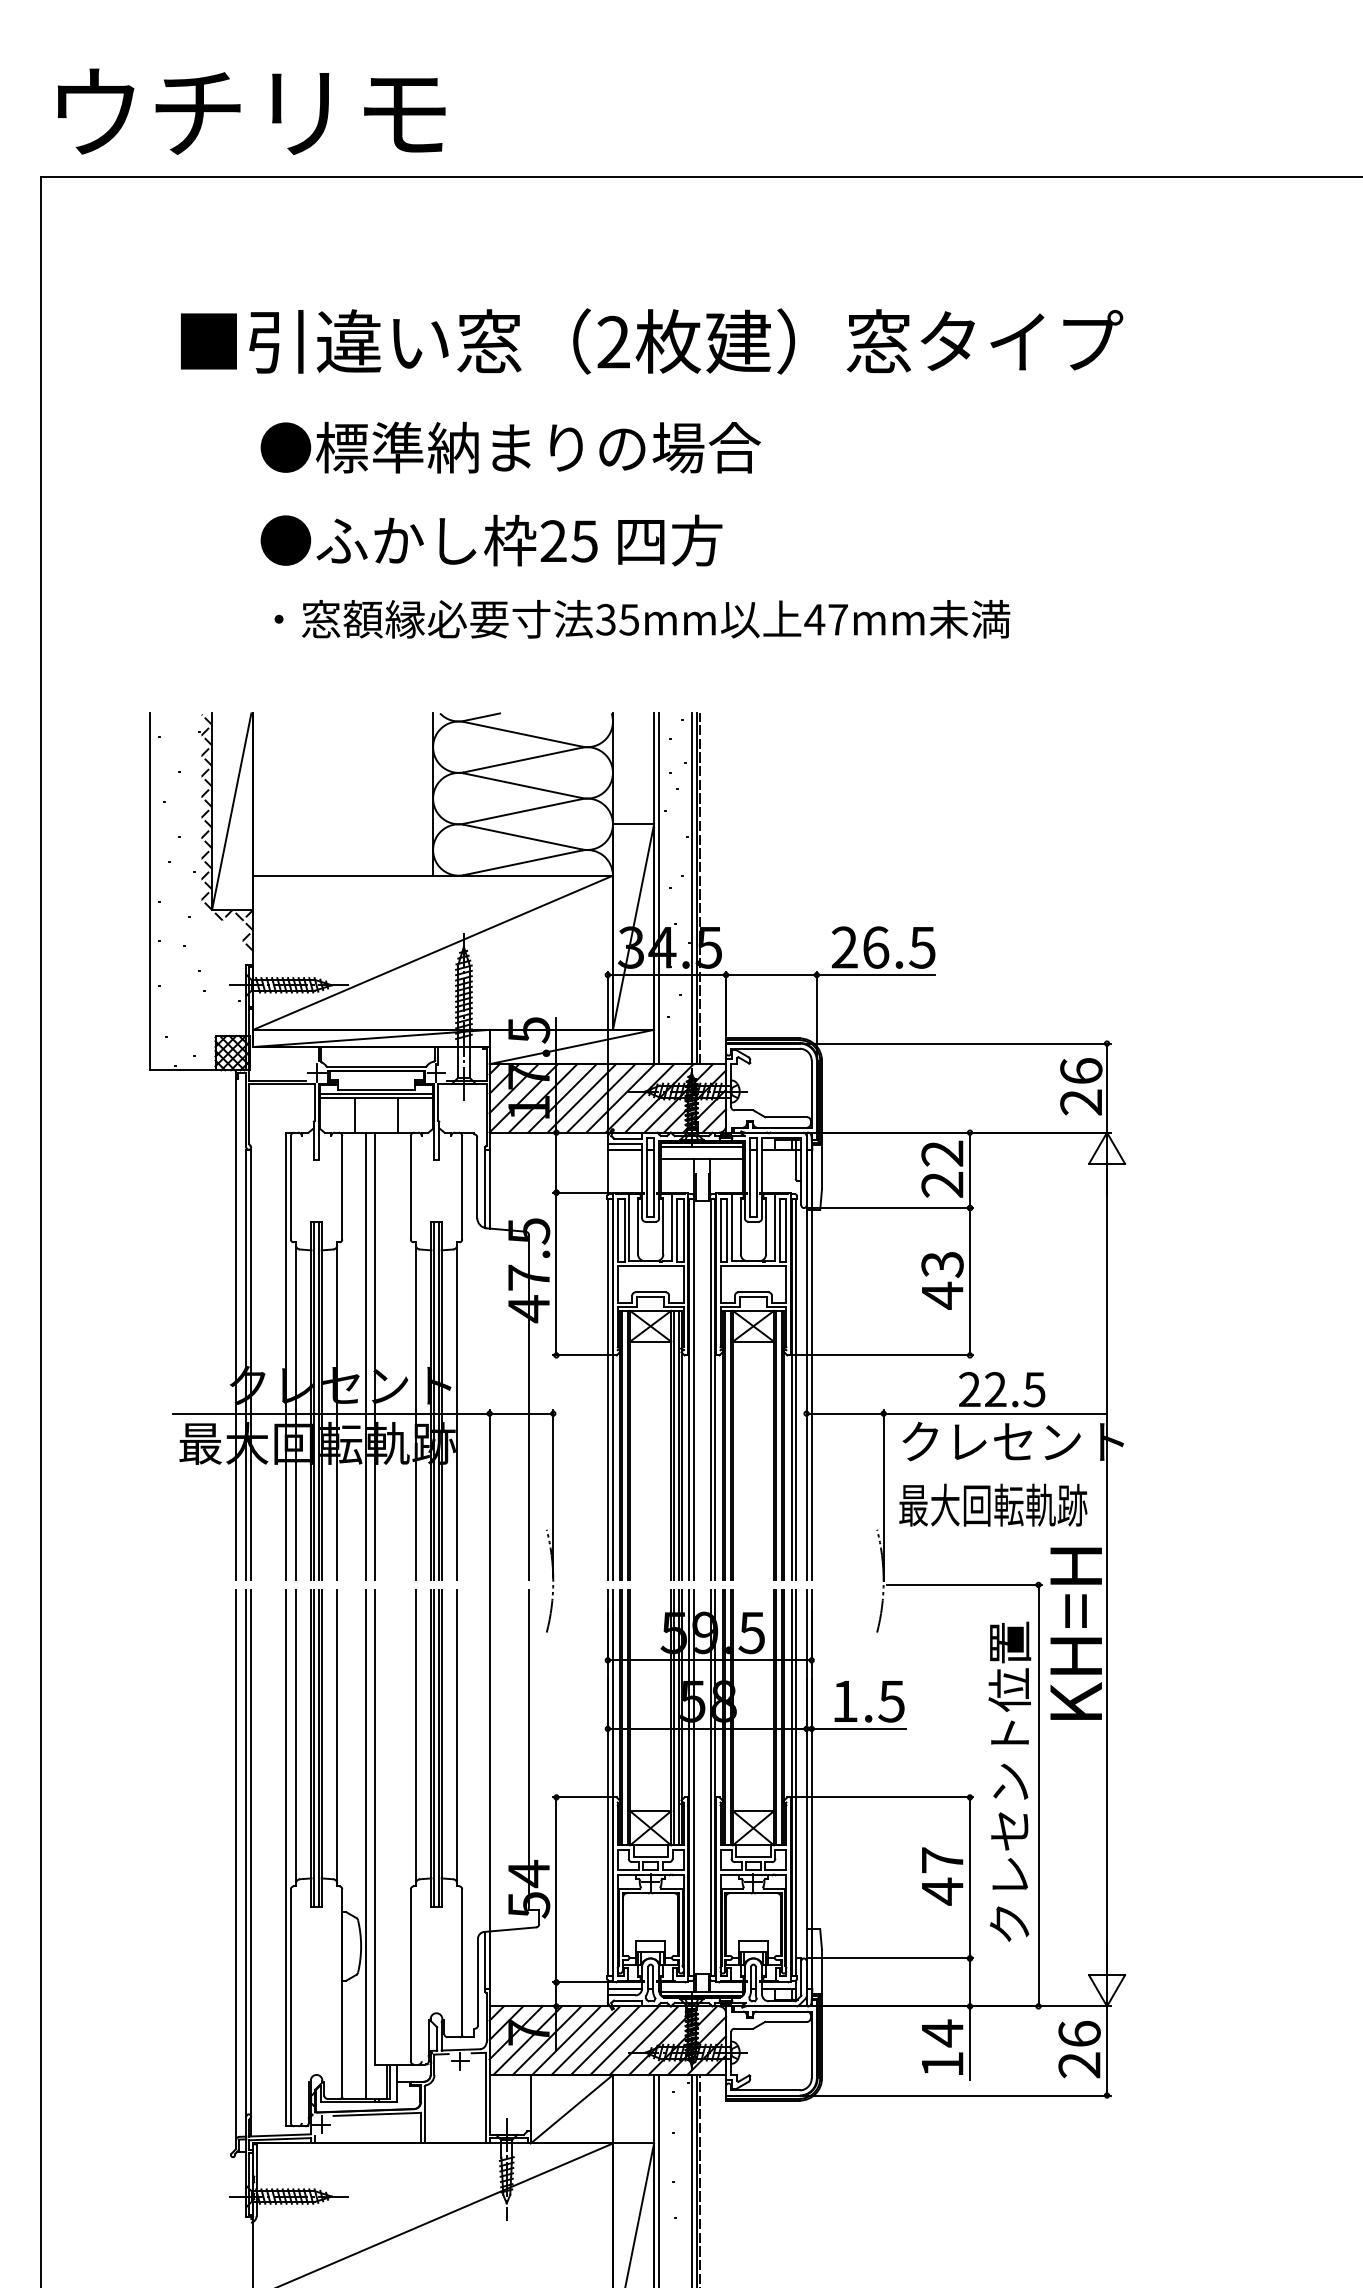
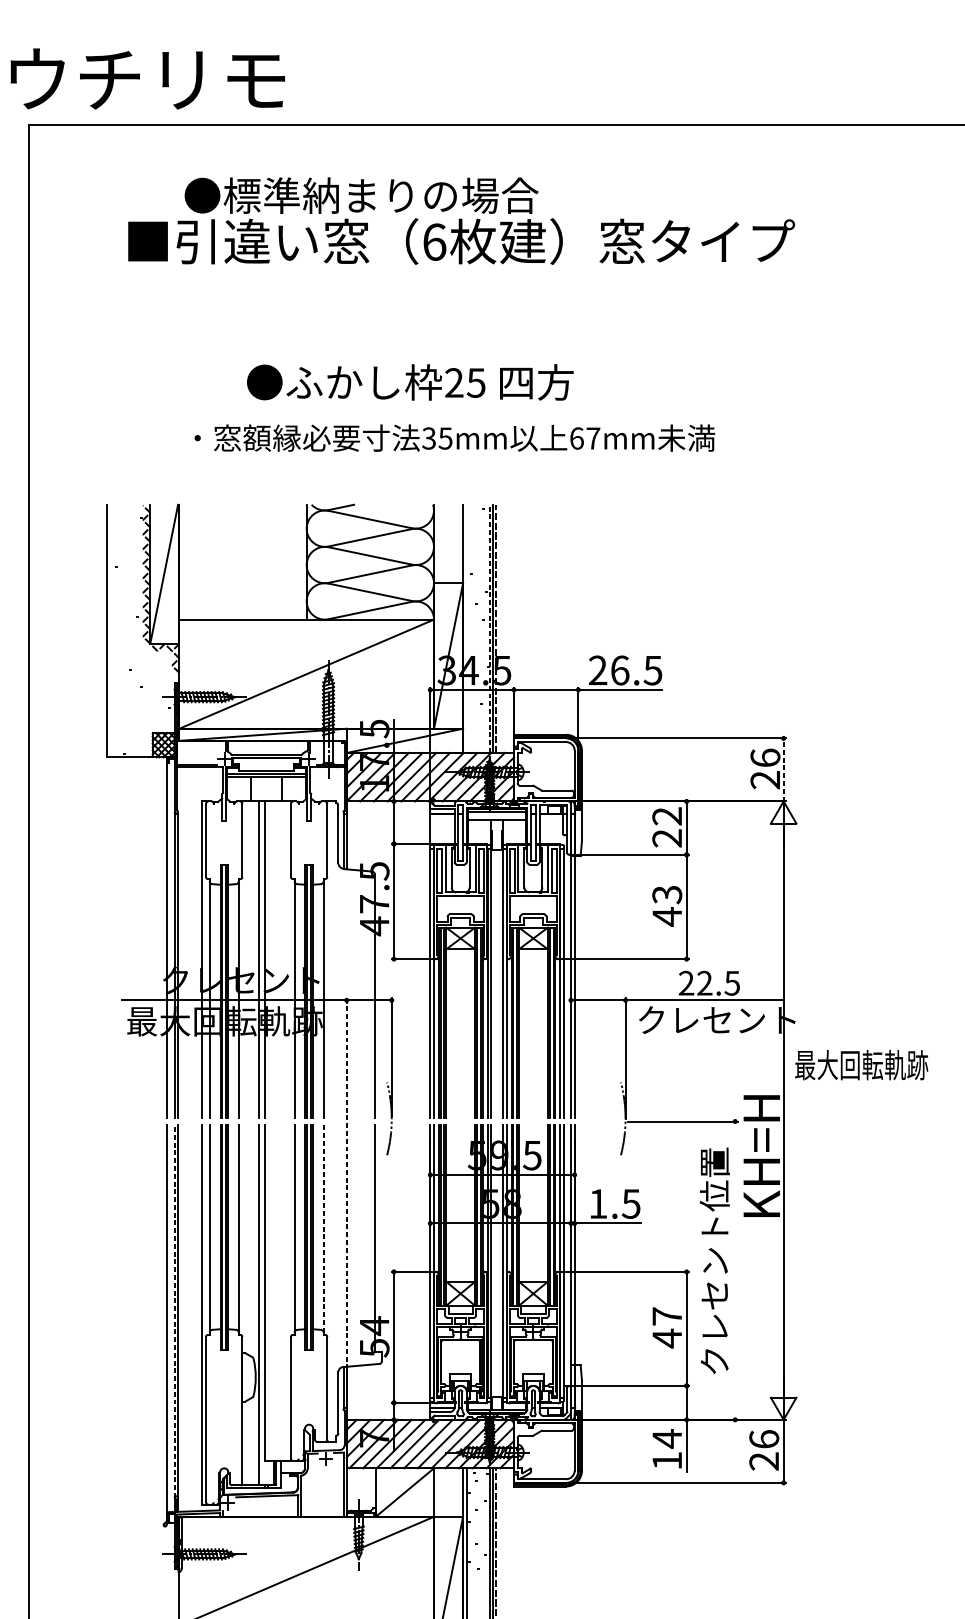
text: (251, 111) -> (147, 78), moved
text: (613, 341) -> (434, 241), 2 -> 6
text: (510, 447) -> (361, 195), moved
text: (491, 540) -> (410, 382), moved
text: (814, 619) -> (576, 438), 47mm -> 67mm
line: (659, 888) -> (466, 628), removed
line: (691, 888) -> (489, 628), solid -> dashed
line: (1107, 1088) -> (783, 770), solid -> dashed
text: (993, 1504) -> (861, 1064), moved
line: (489, 1700) -> (346, 1203), solid -> dashed
line: (457, 1736) -> (323, 1228), solid -> dashed
line: (1038, 1795) -> (735, 1270), removed
line: (246, 1852) -> (174, 1310), solid -> dashed

